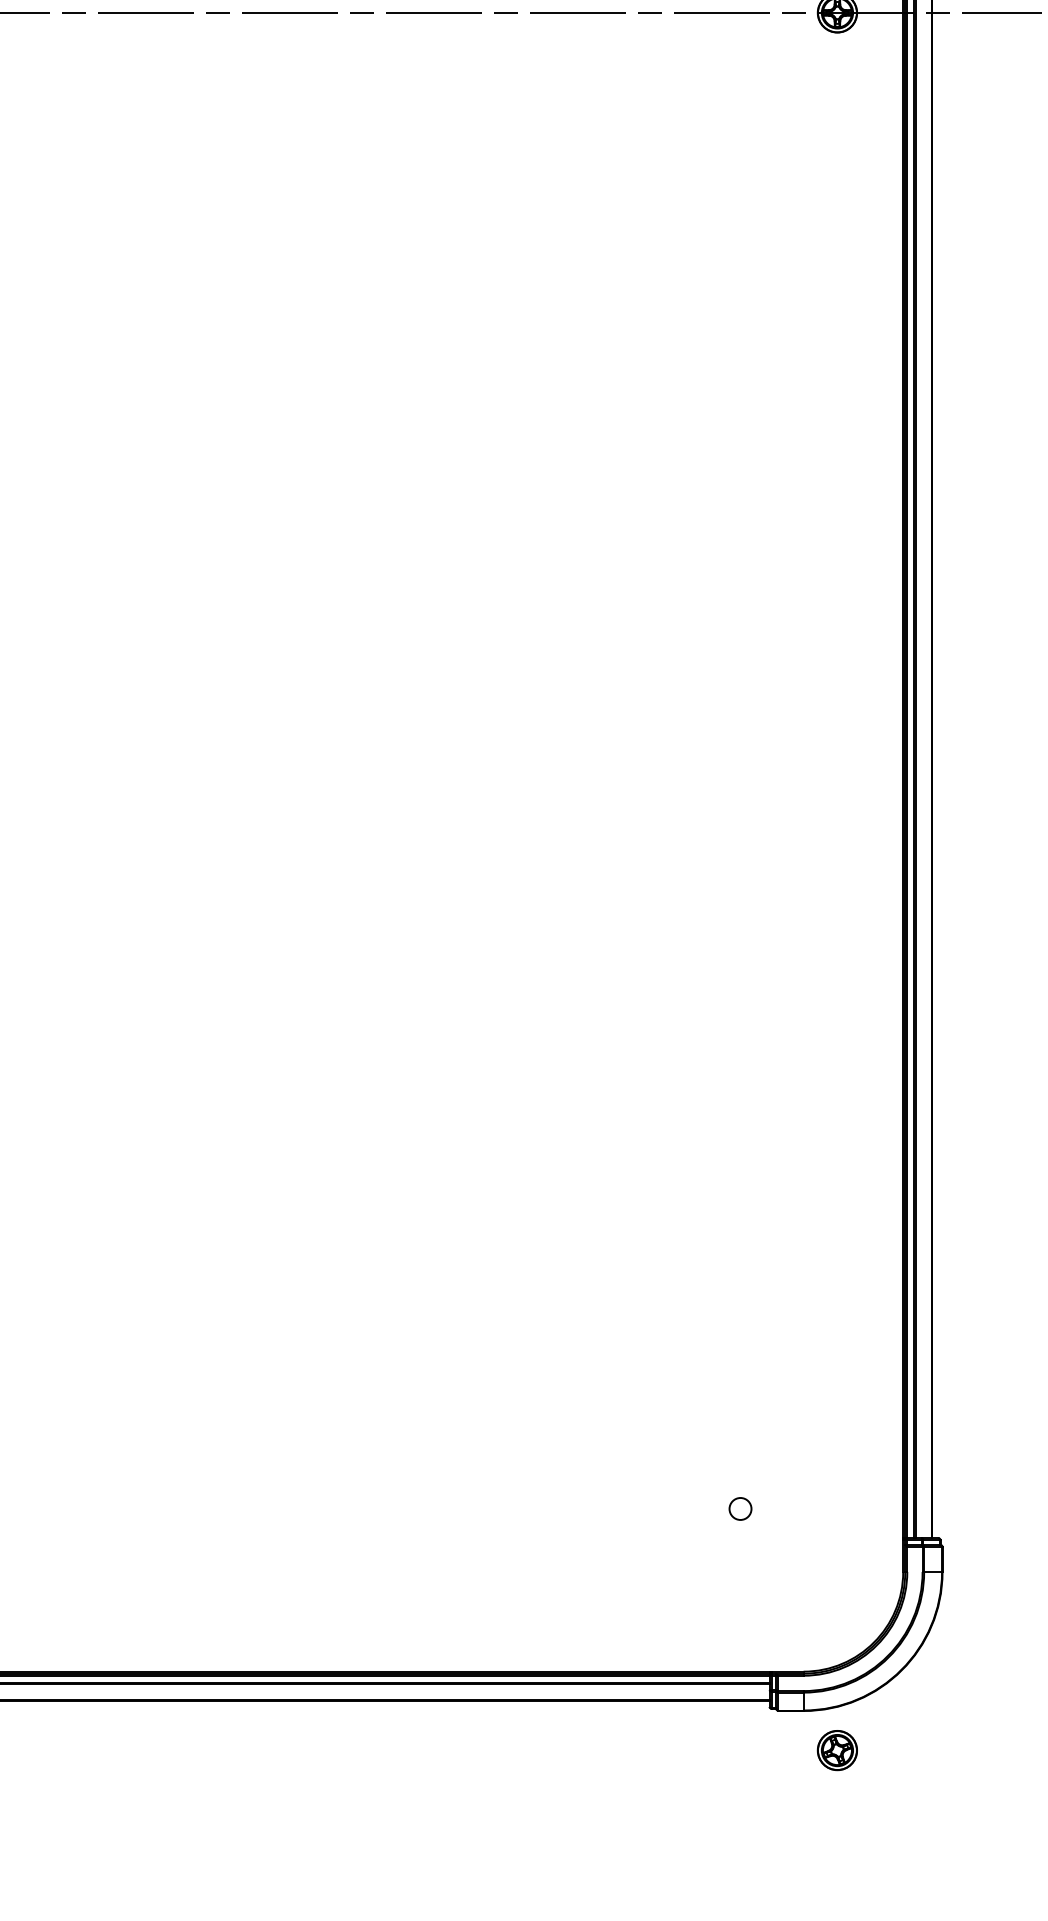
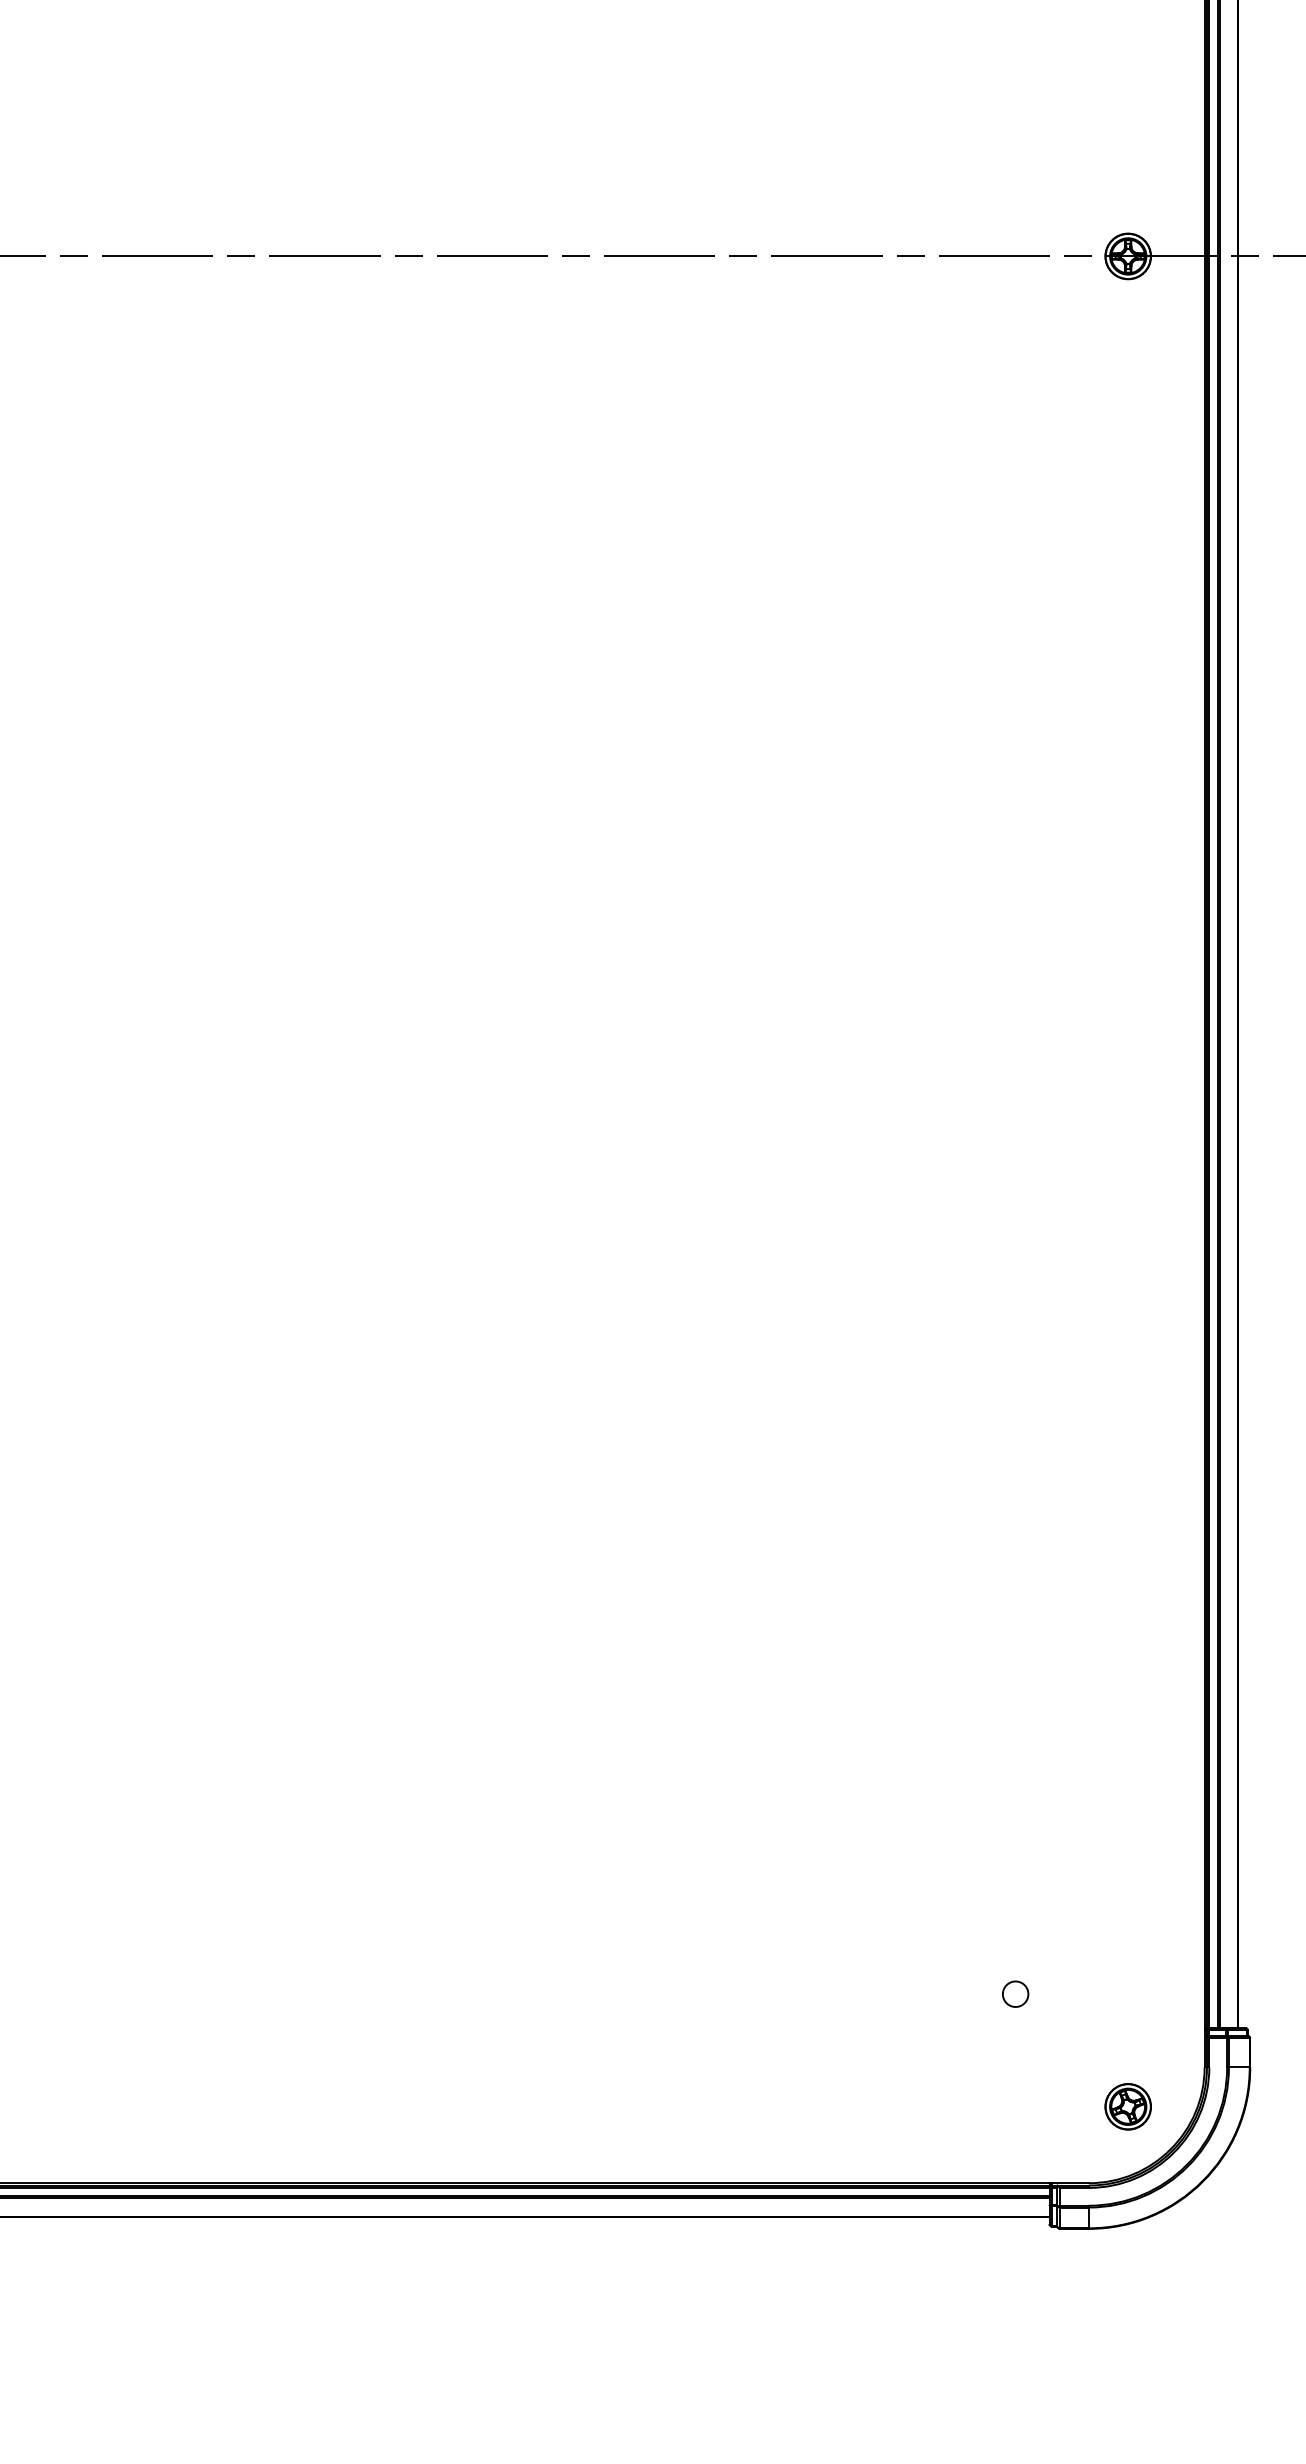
part: (836, 1750) -> (1127, 2106), moved

